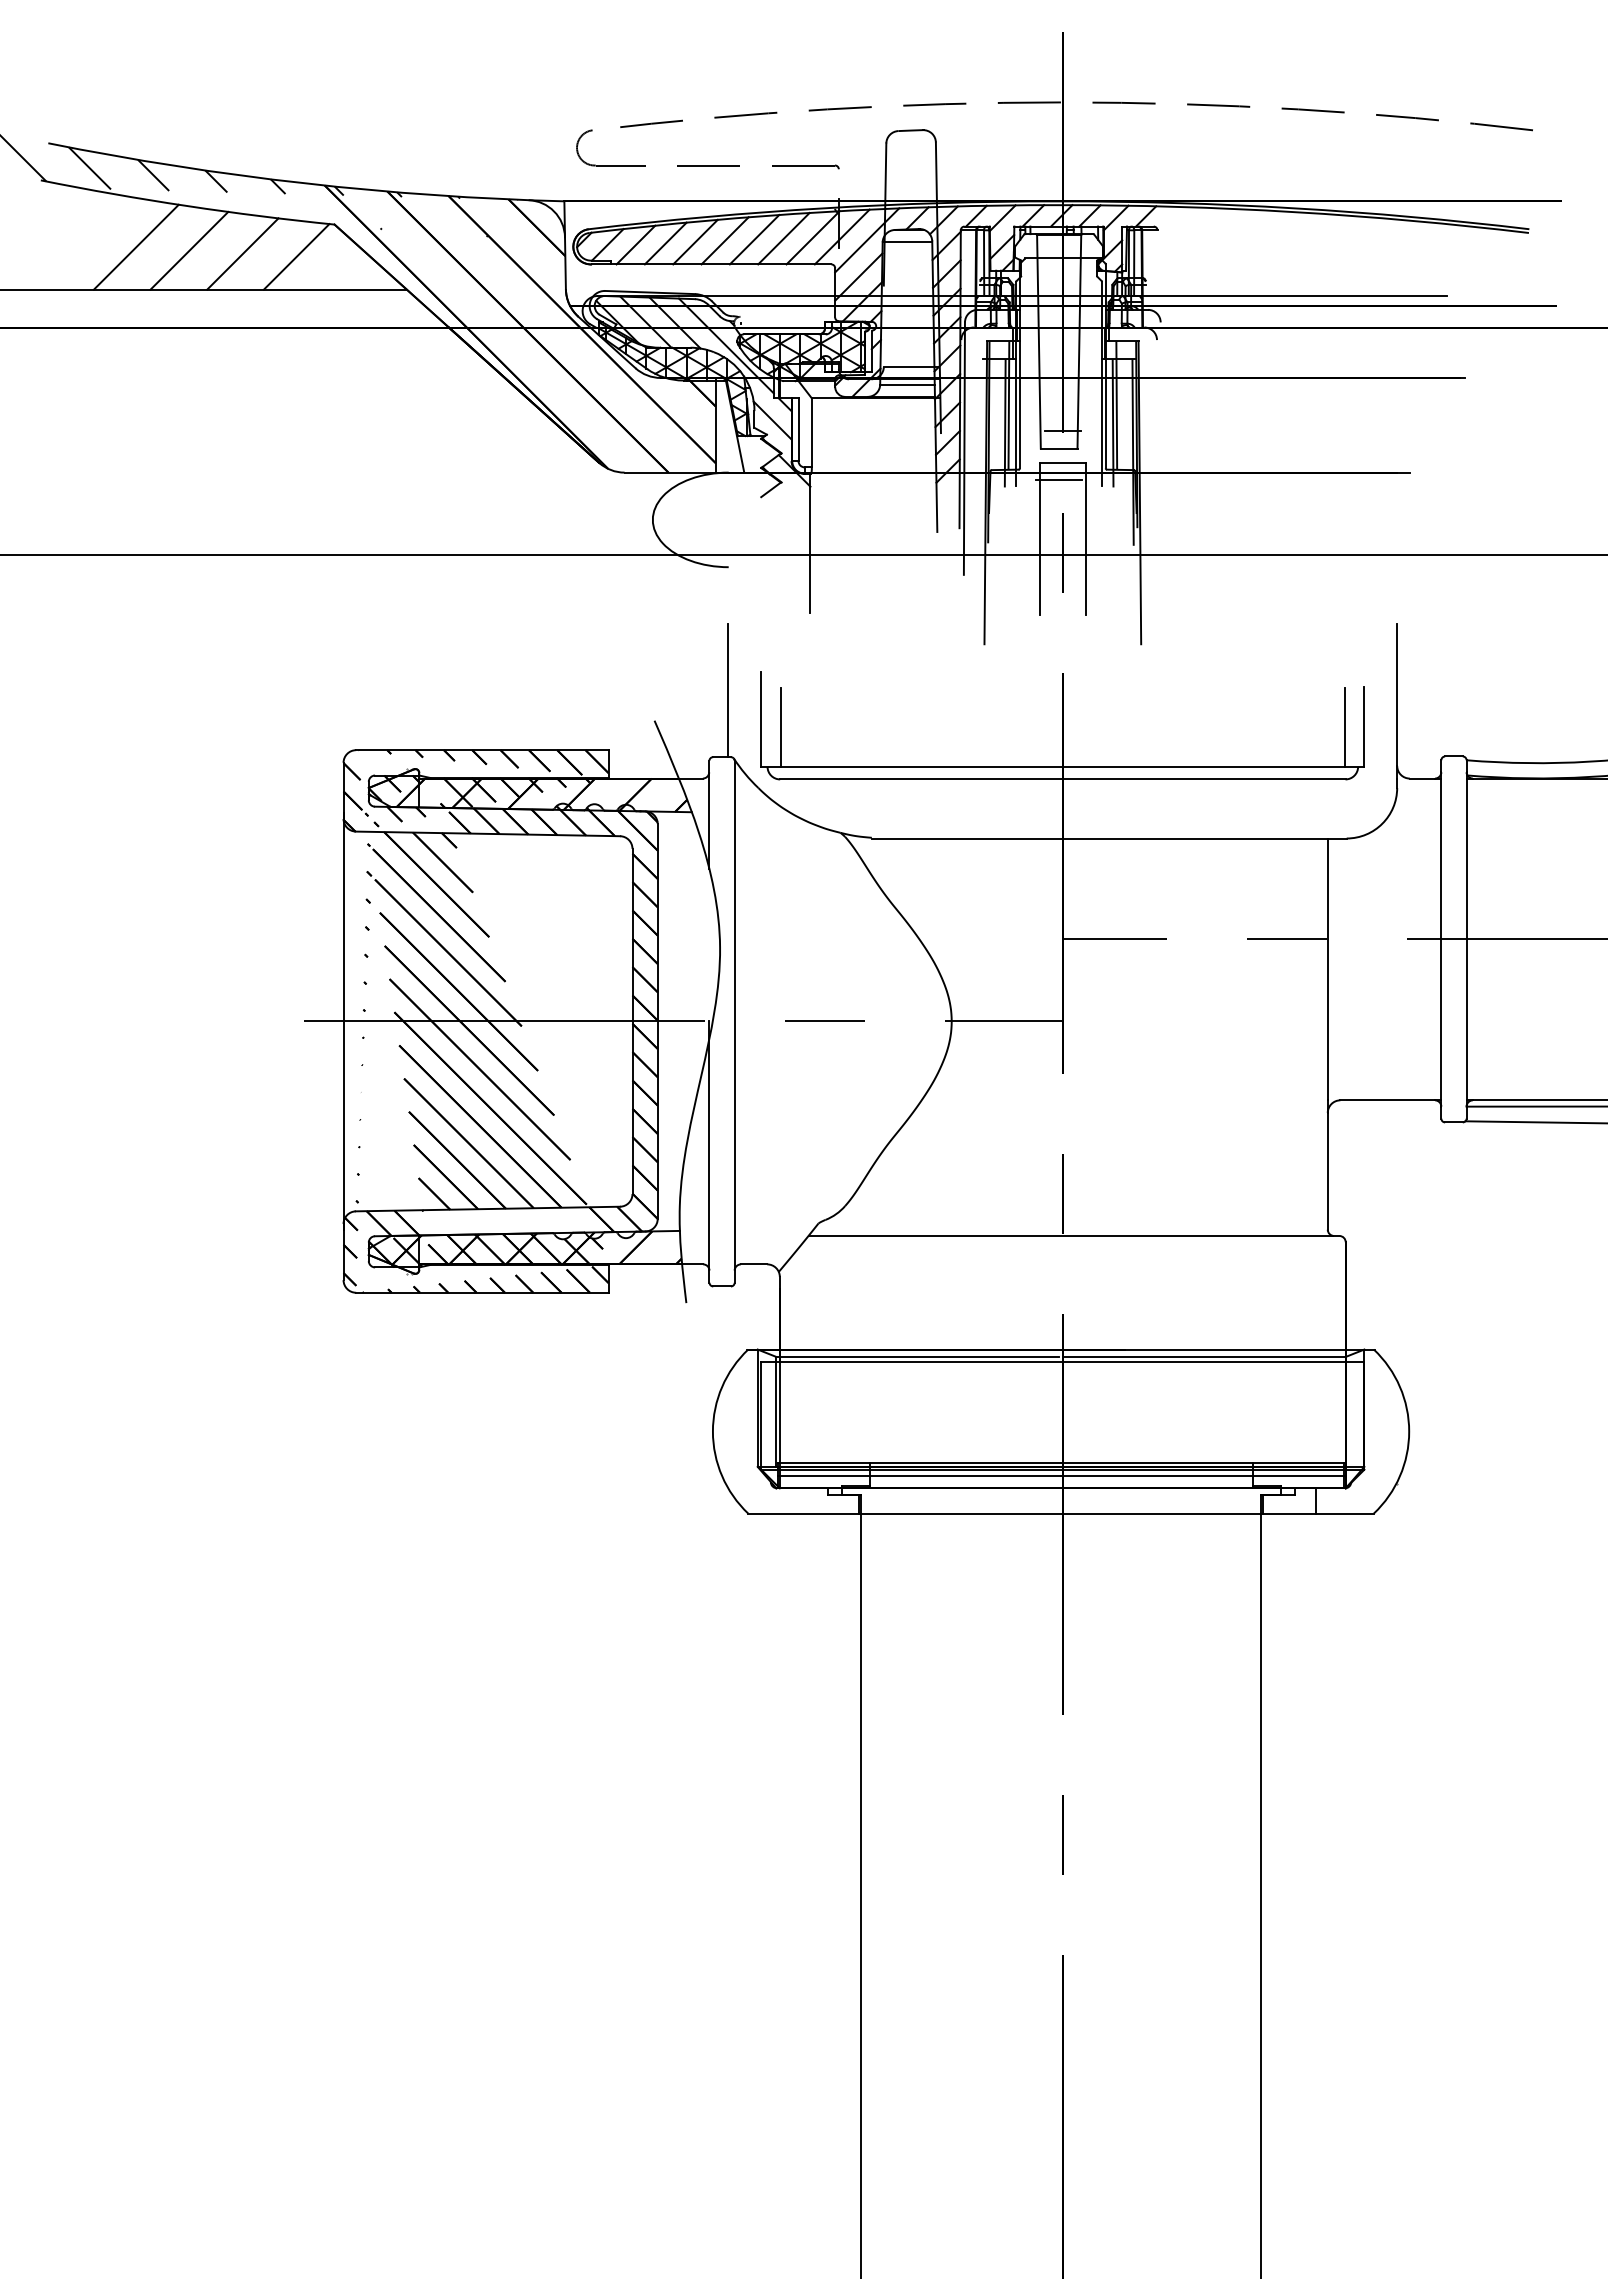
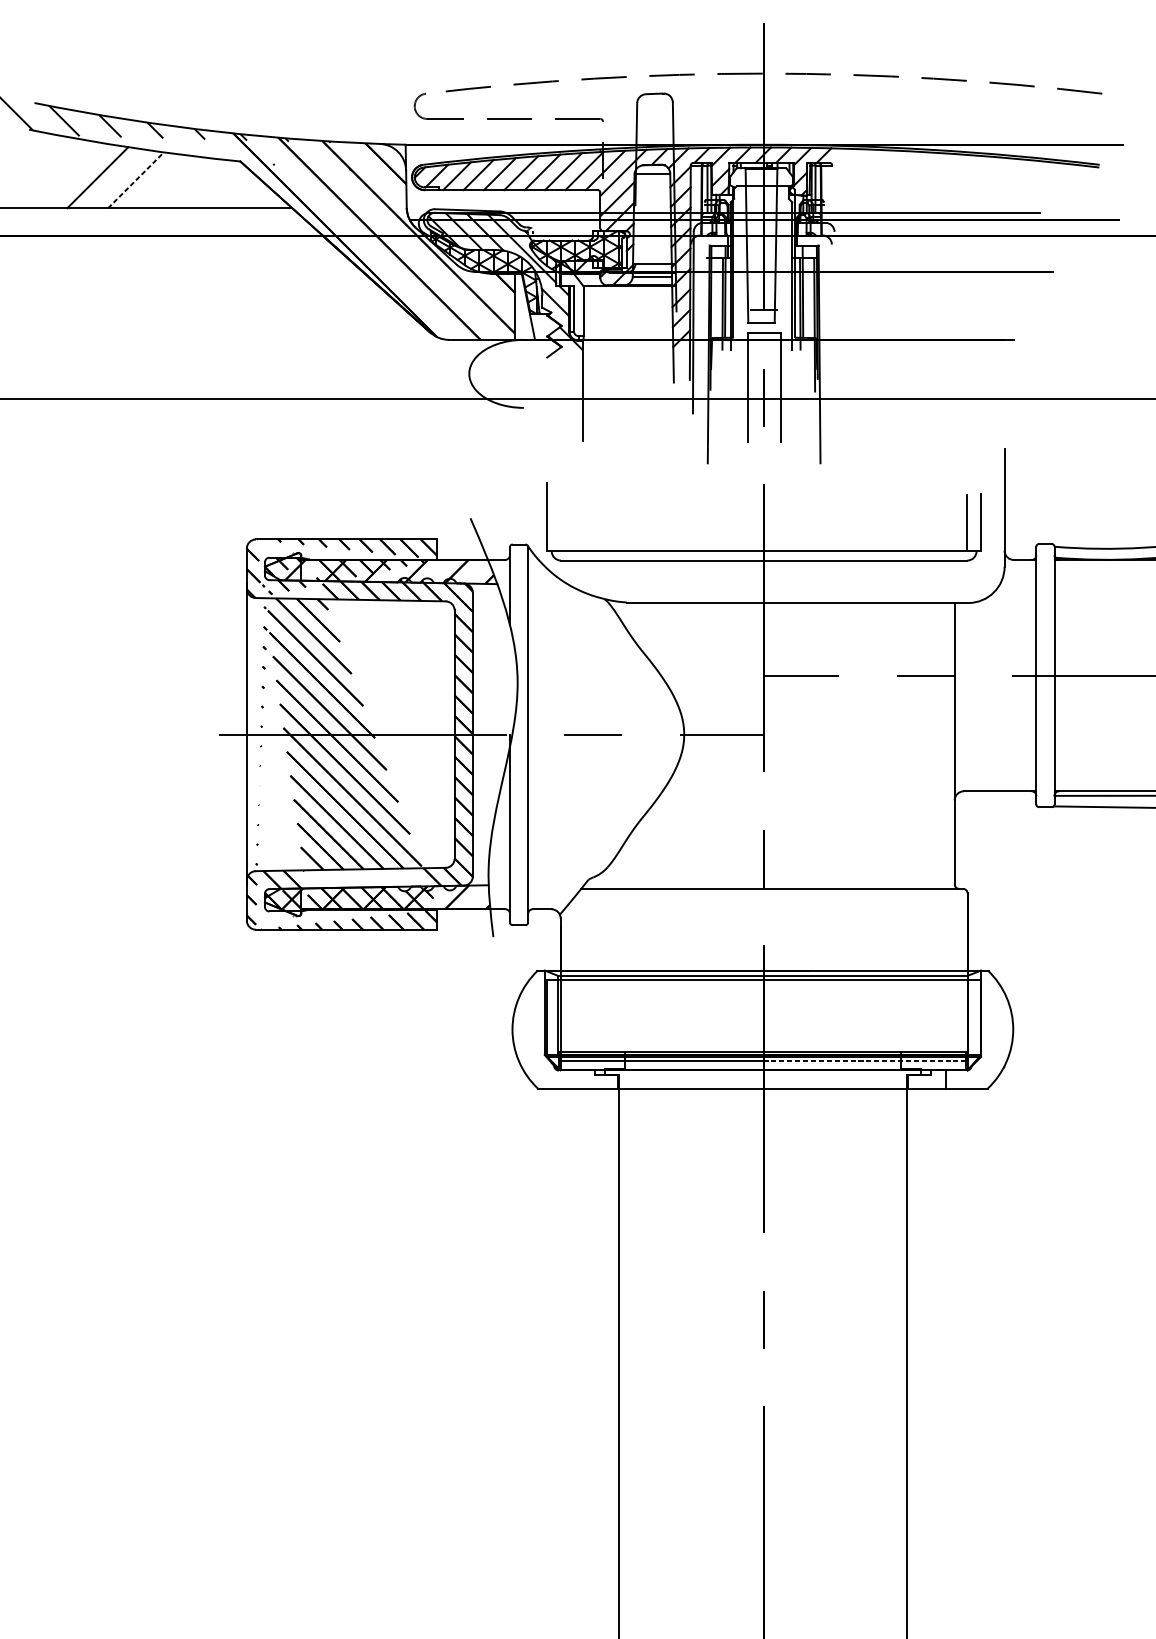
line: (189, 250) -> (136, 180), solid -> dashed
line: (242, 253) -> (174, 182), removed
line: (296, 256) -> (213, 184), removed
line: (1058, 480) -> (761, 345), removed
line: (728, 690) -> (523, 496), removed
line: (780, 727) -> (561, 523), removed
line: (1202, 1475) -> (864, 1061), solid -> dashed

